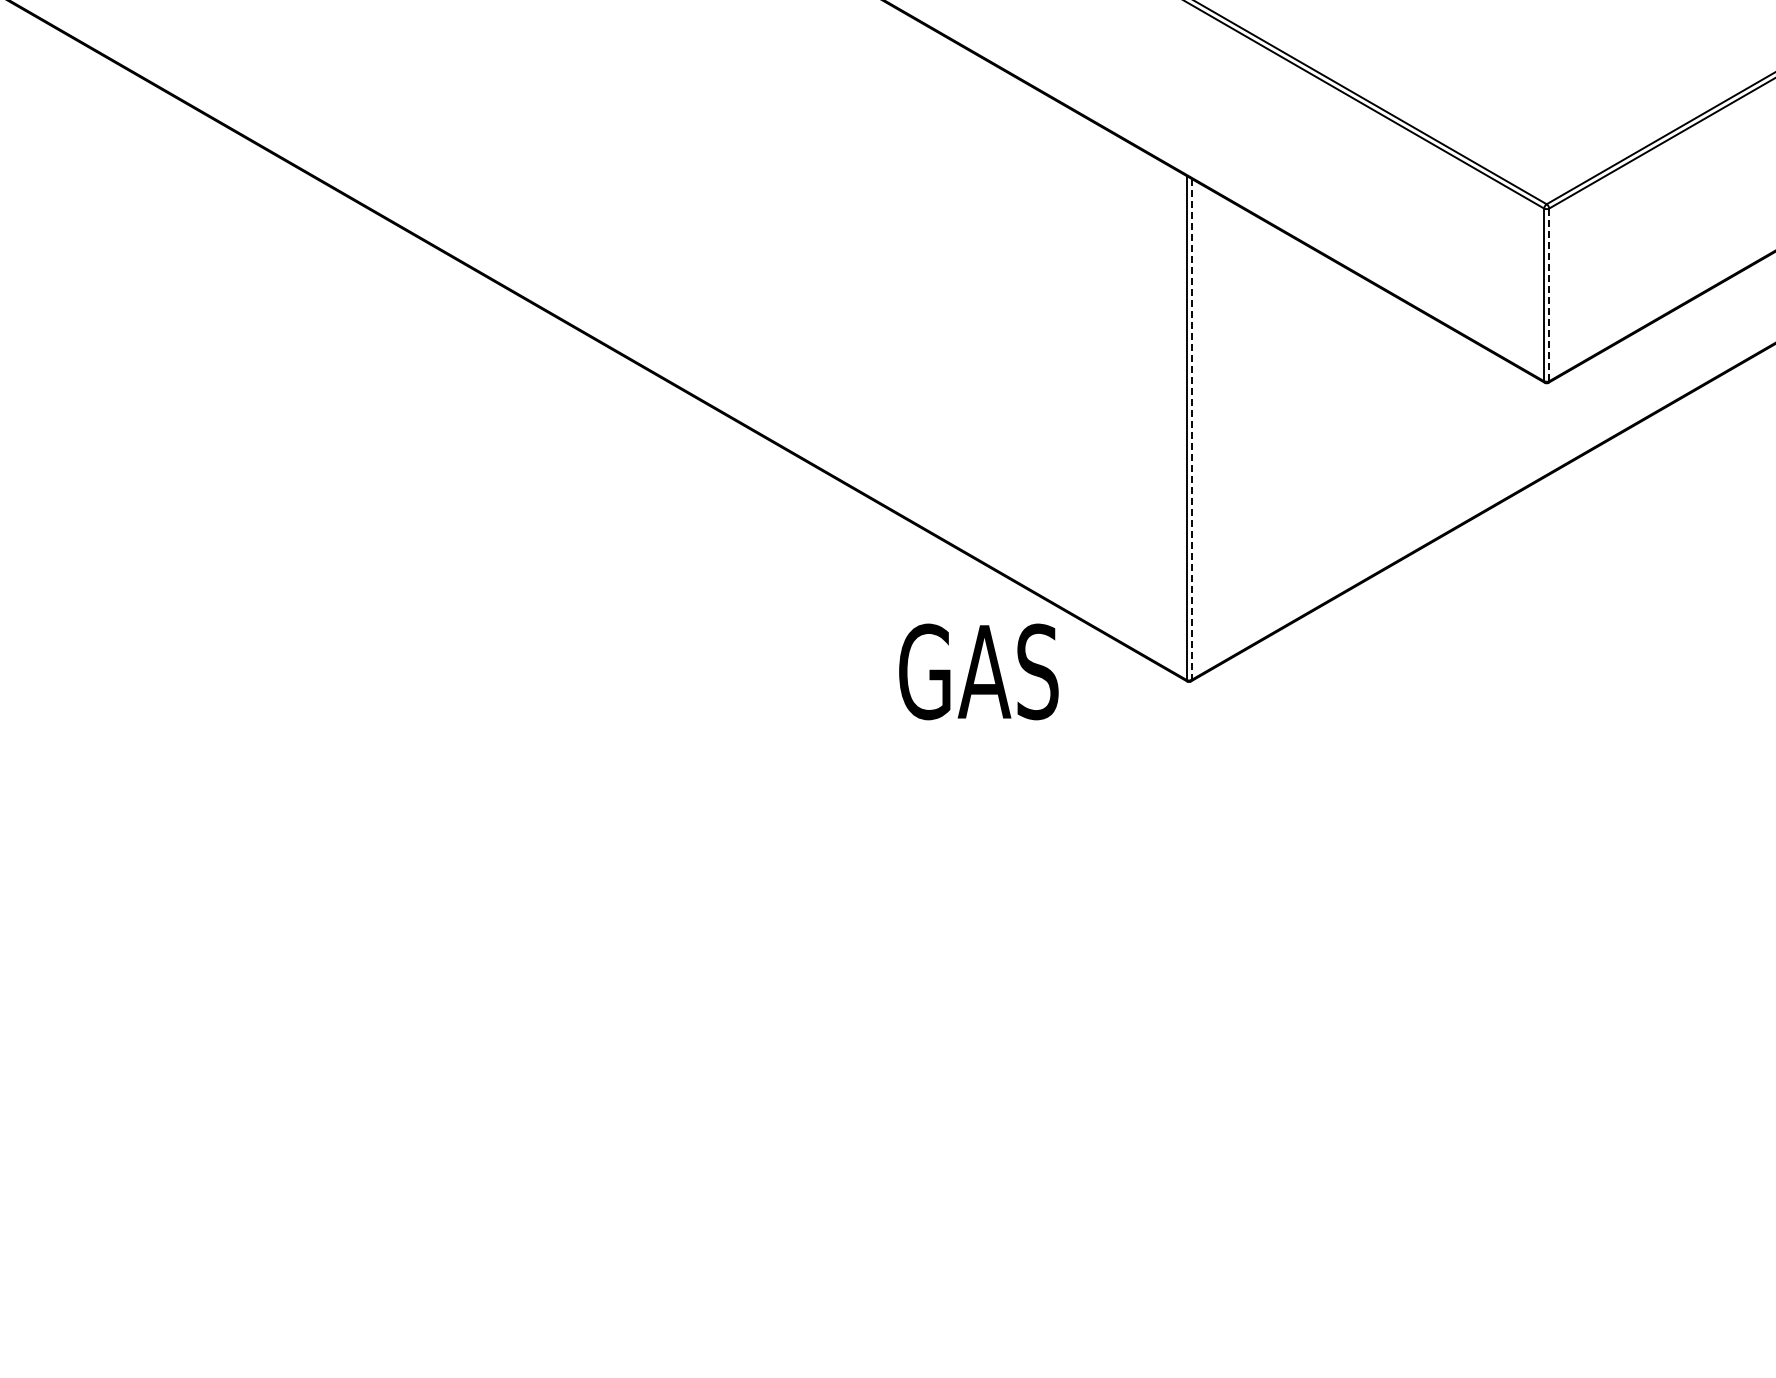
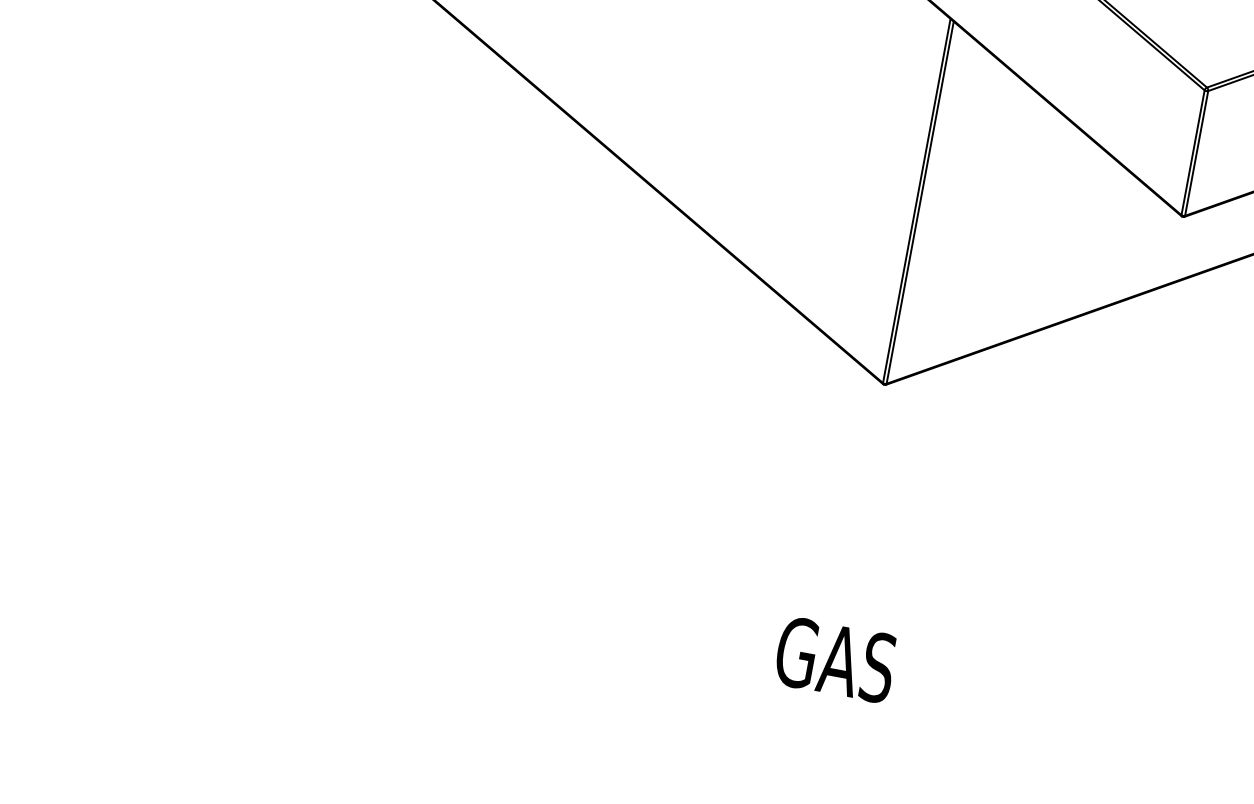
line: (1549, 295) -> (1196, 153), dashed -> solid
line: (1191, 429) -> (920, 202), dashed -> solid
text: (978, 671) -> (835, 659), moved

